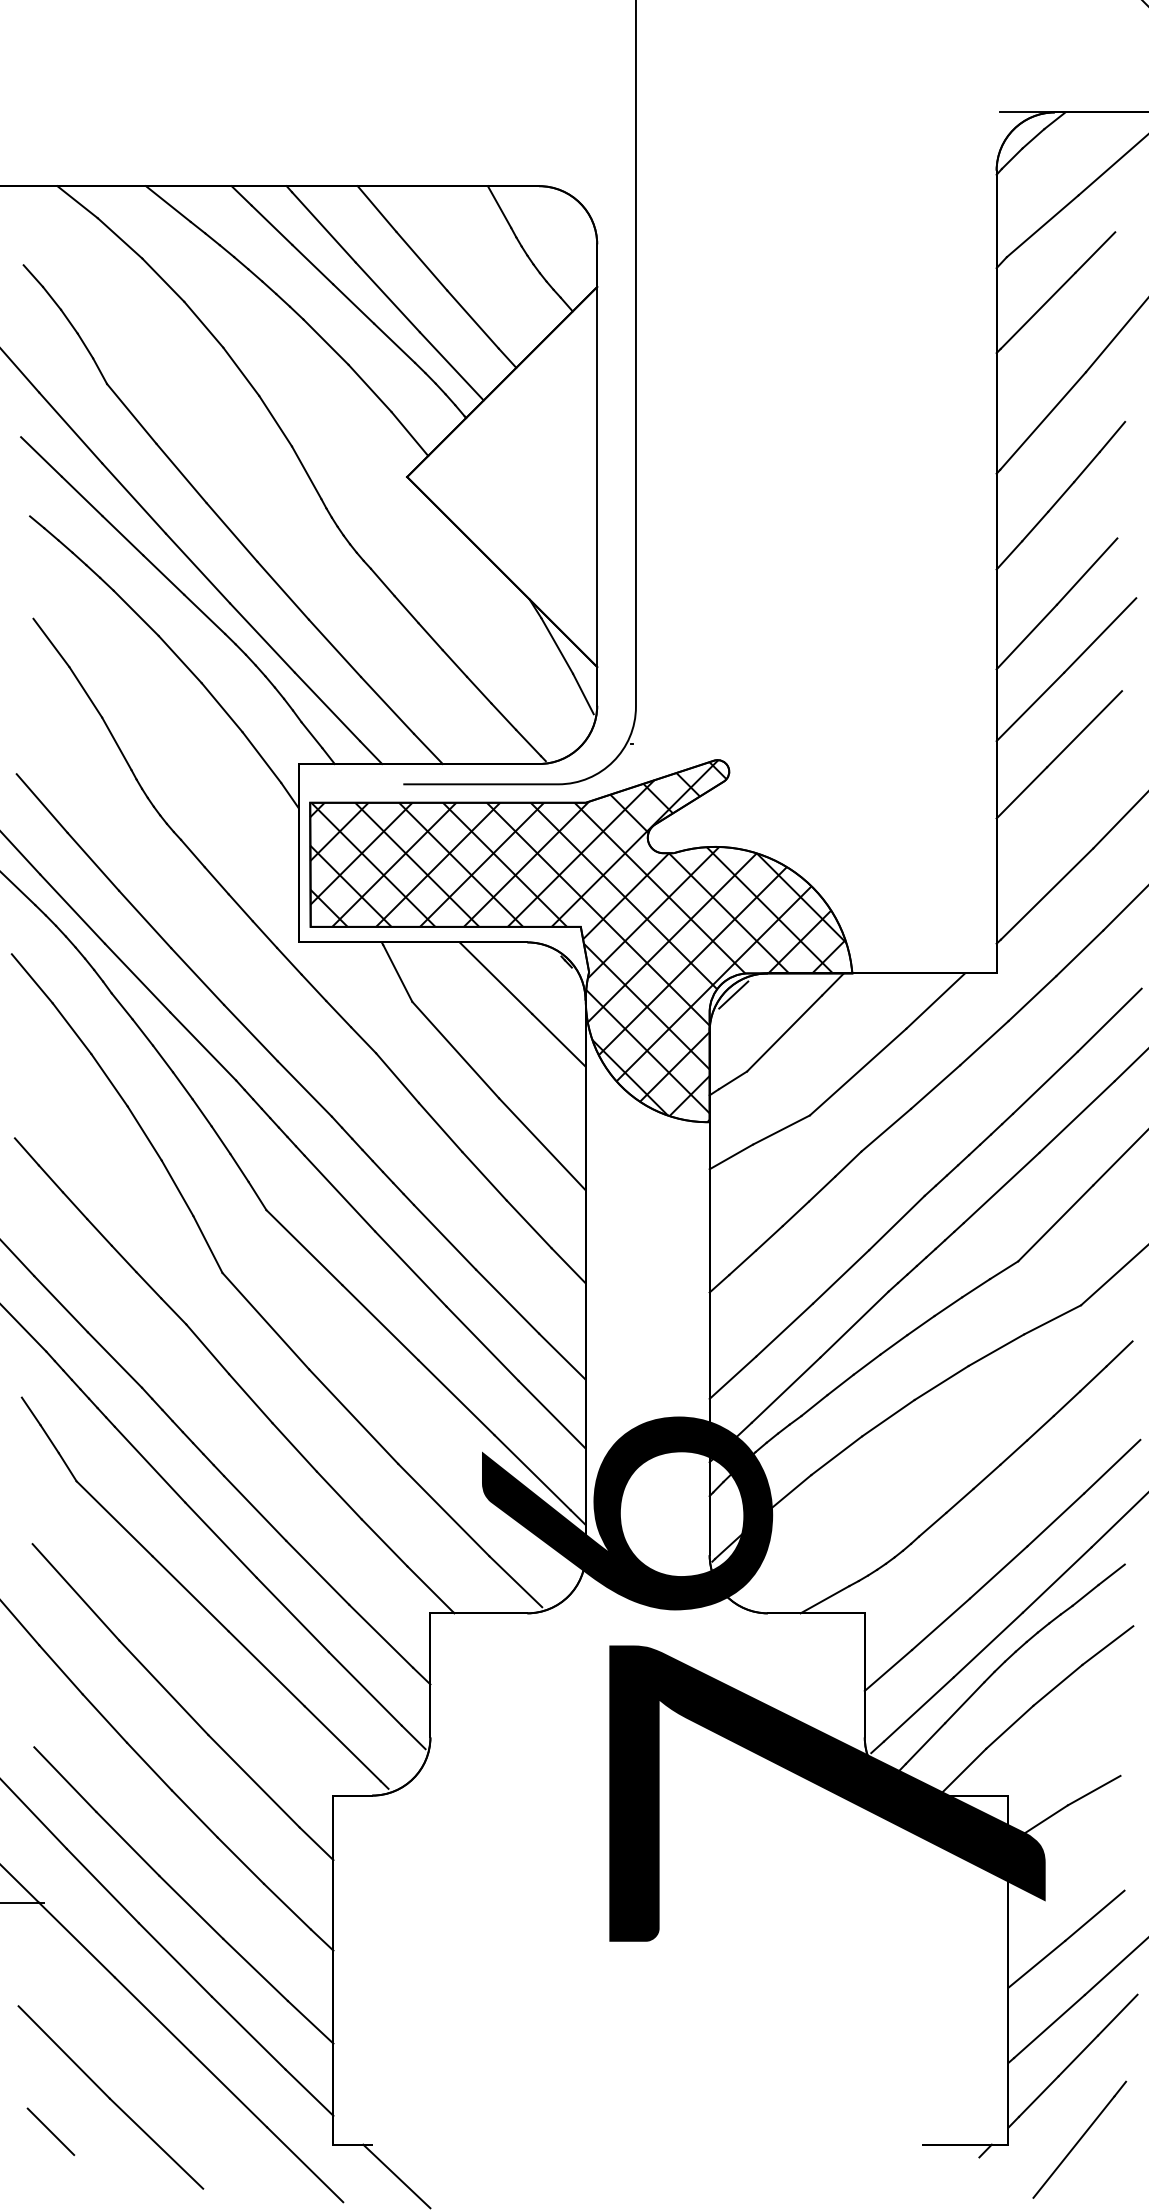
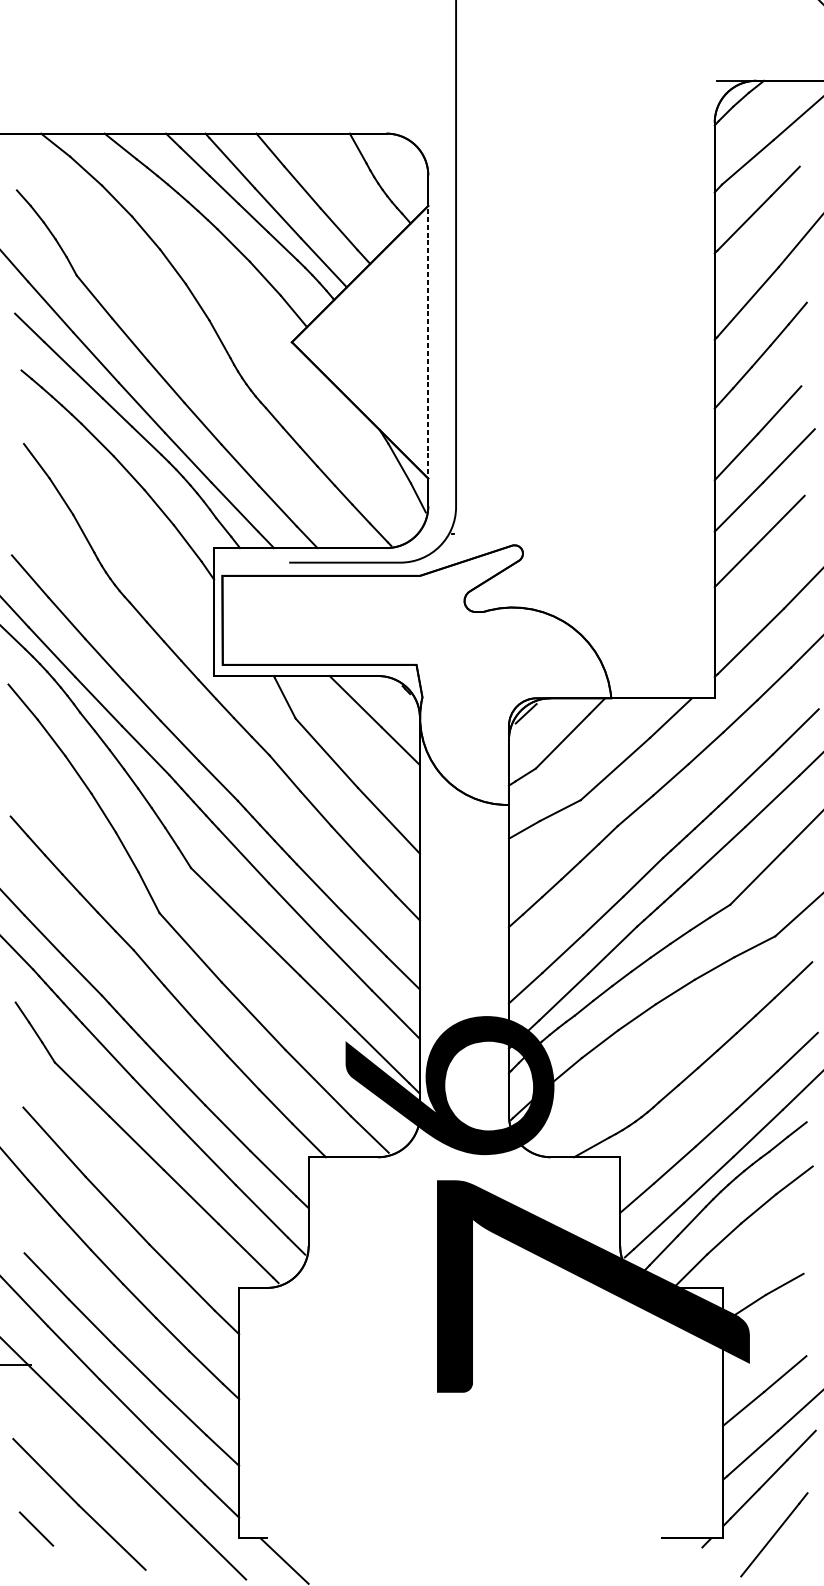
line: (597, 469) -> (428, 336), solid -> dashed
hatch: (578, 941) -> (414, 675), removed

